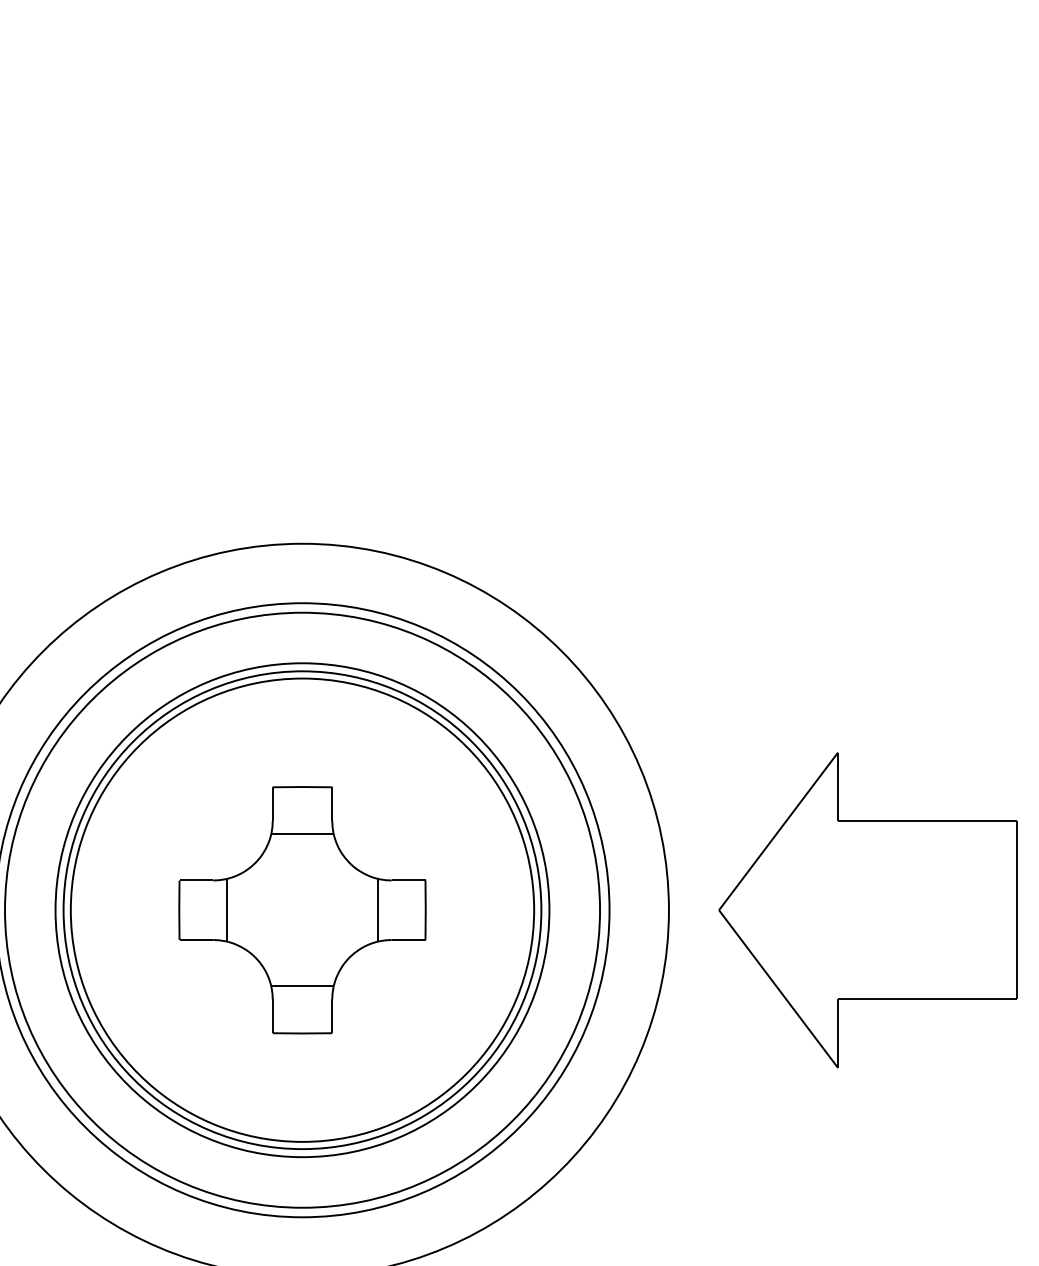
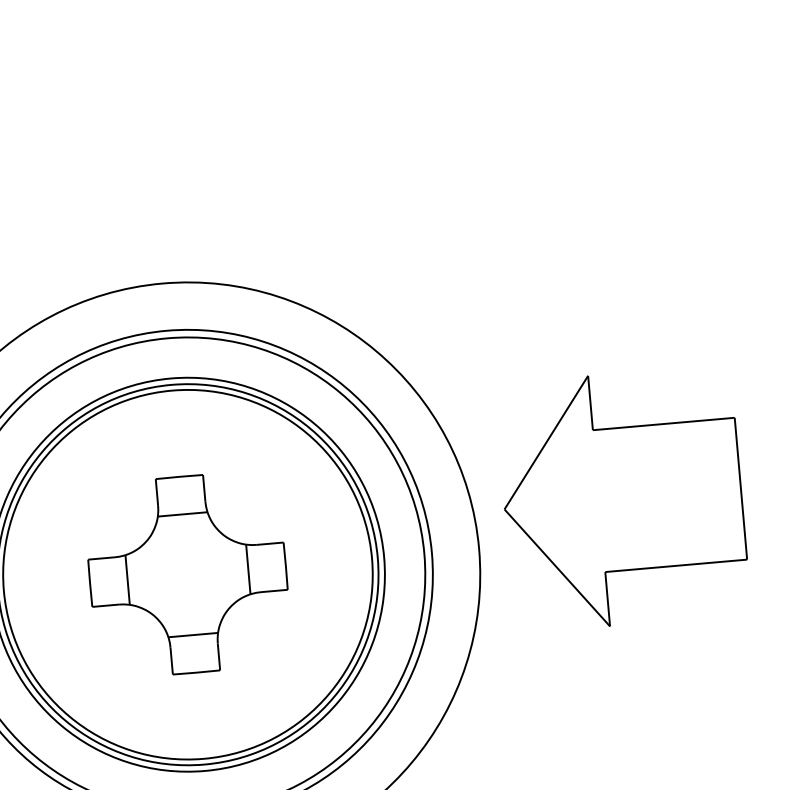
part: (867, 910) -> (622, 499), moved

